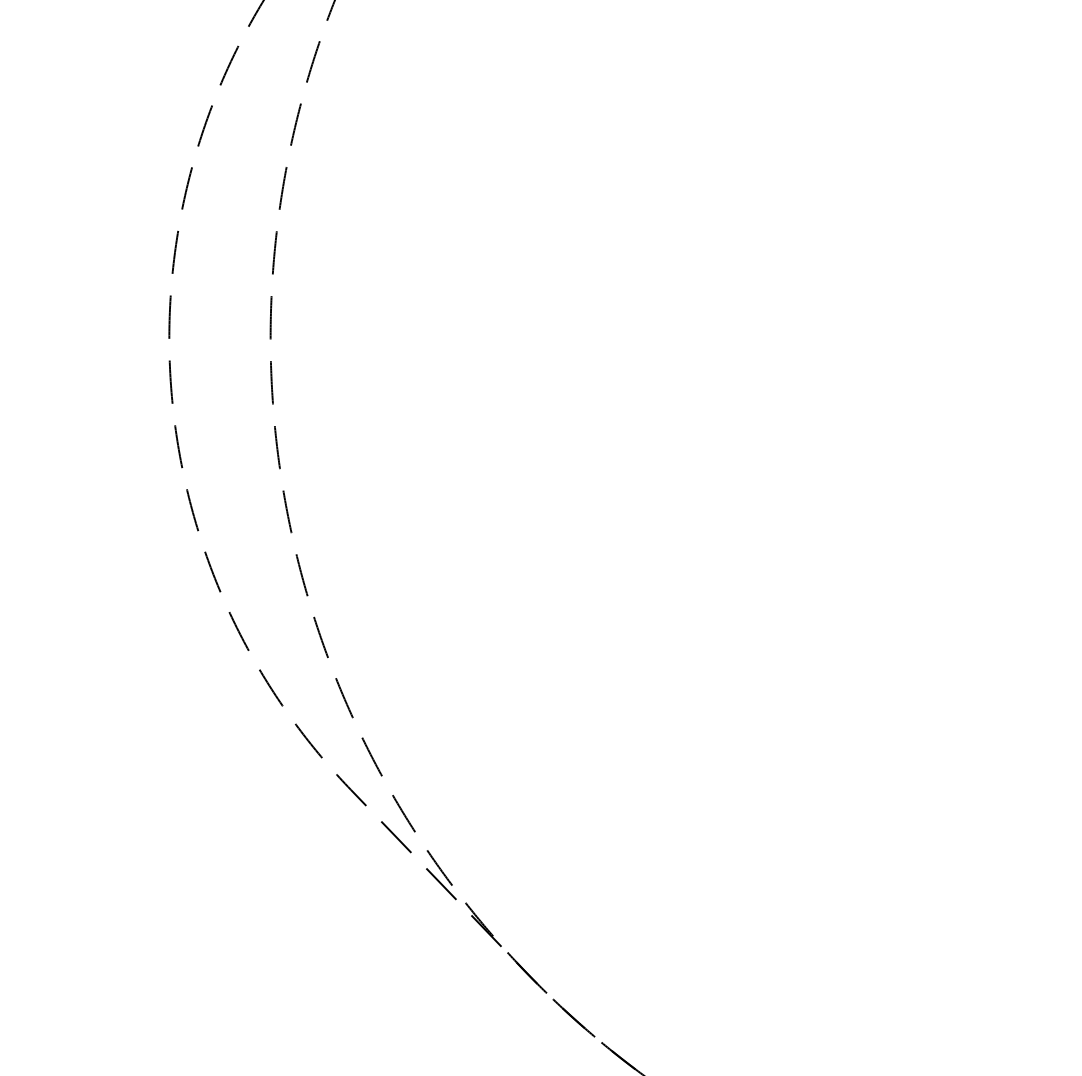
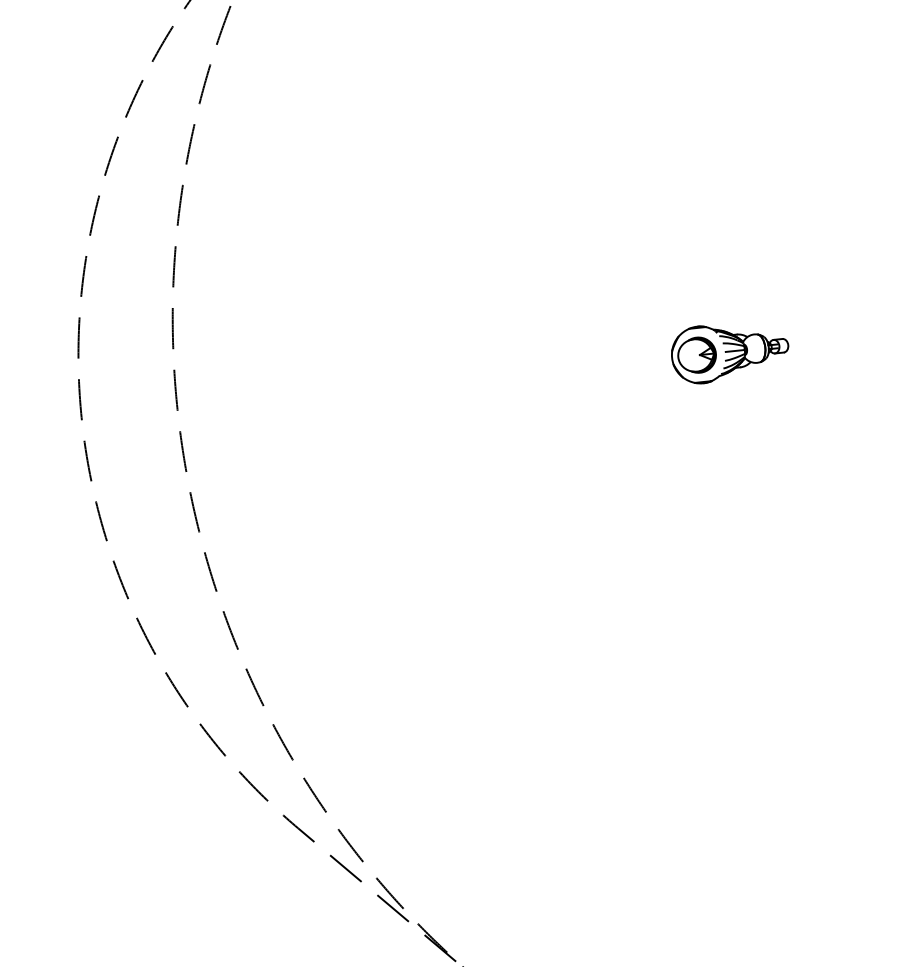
part: (855, 338) -> (730, 351), added

